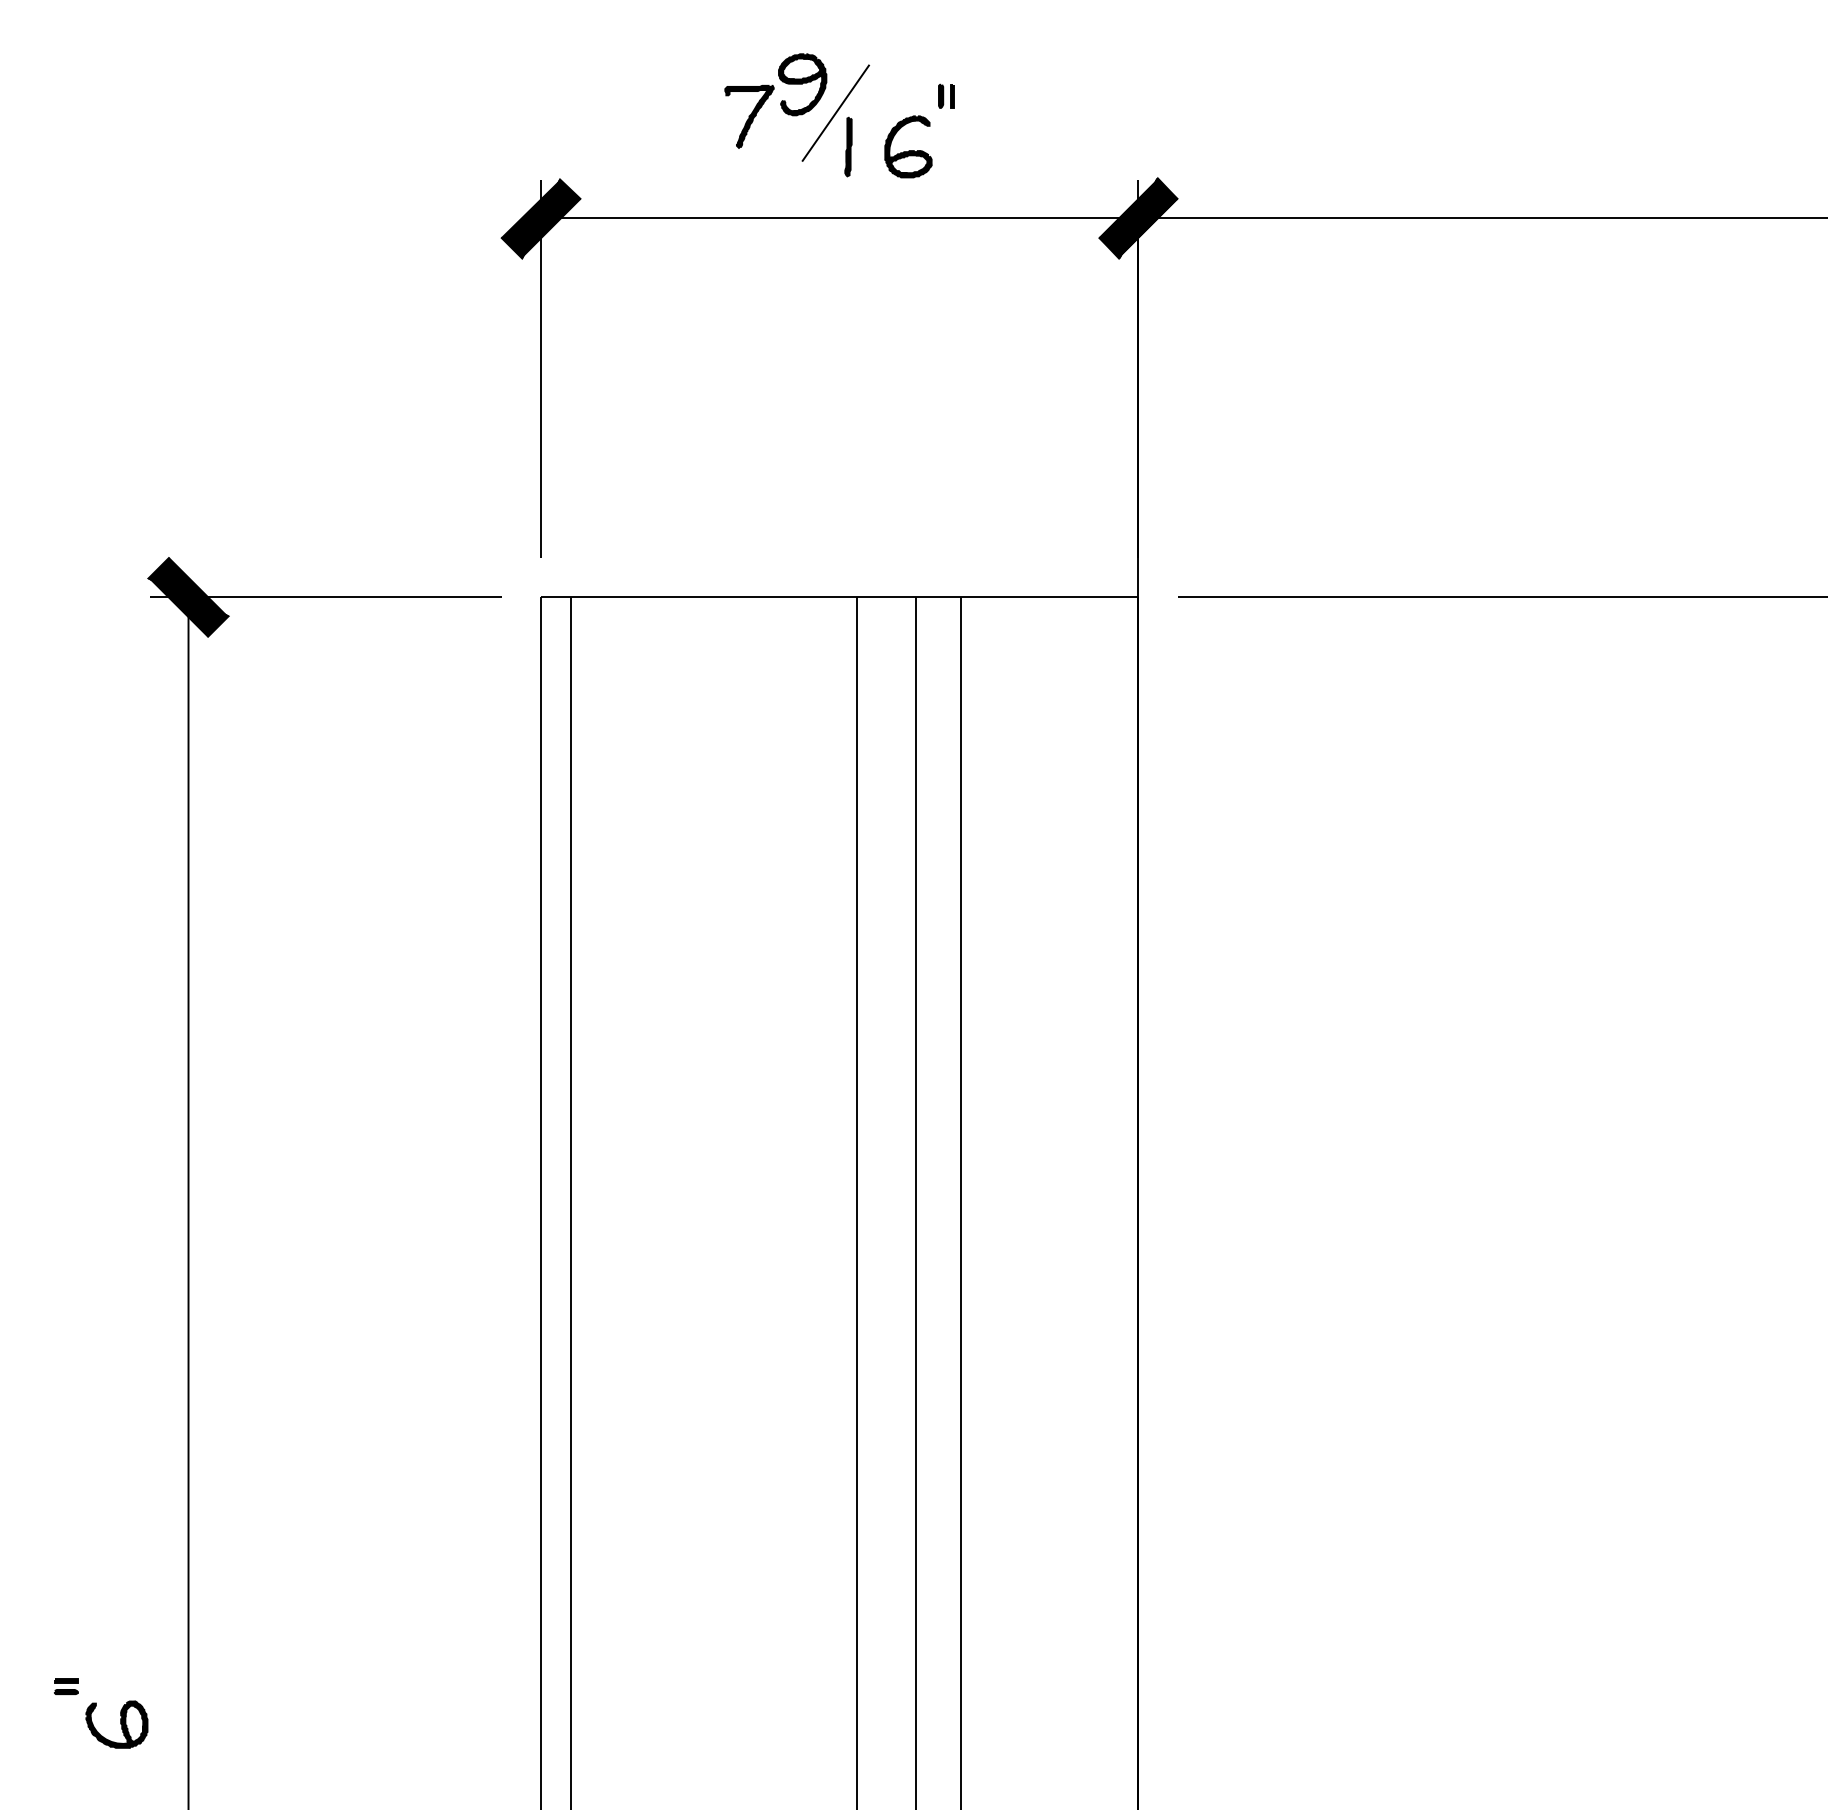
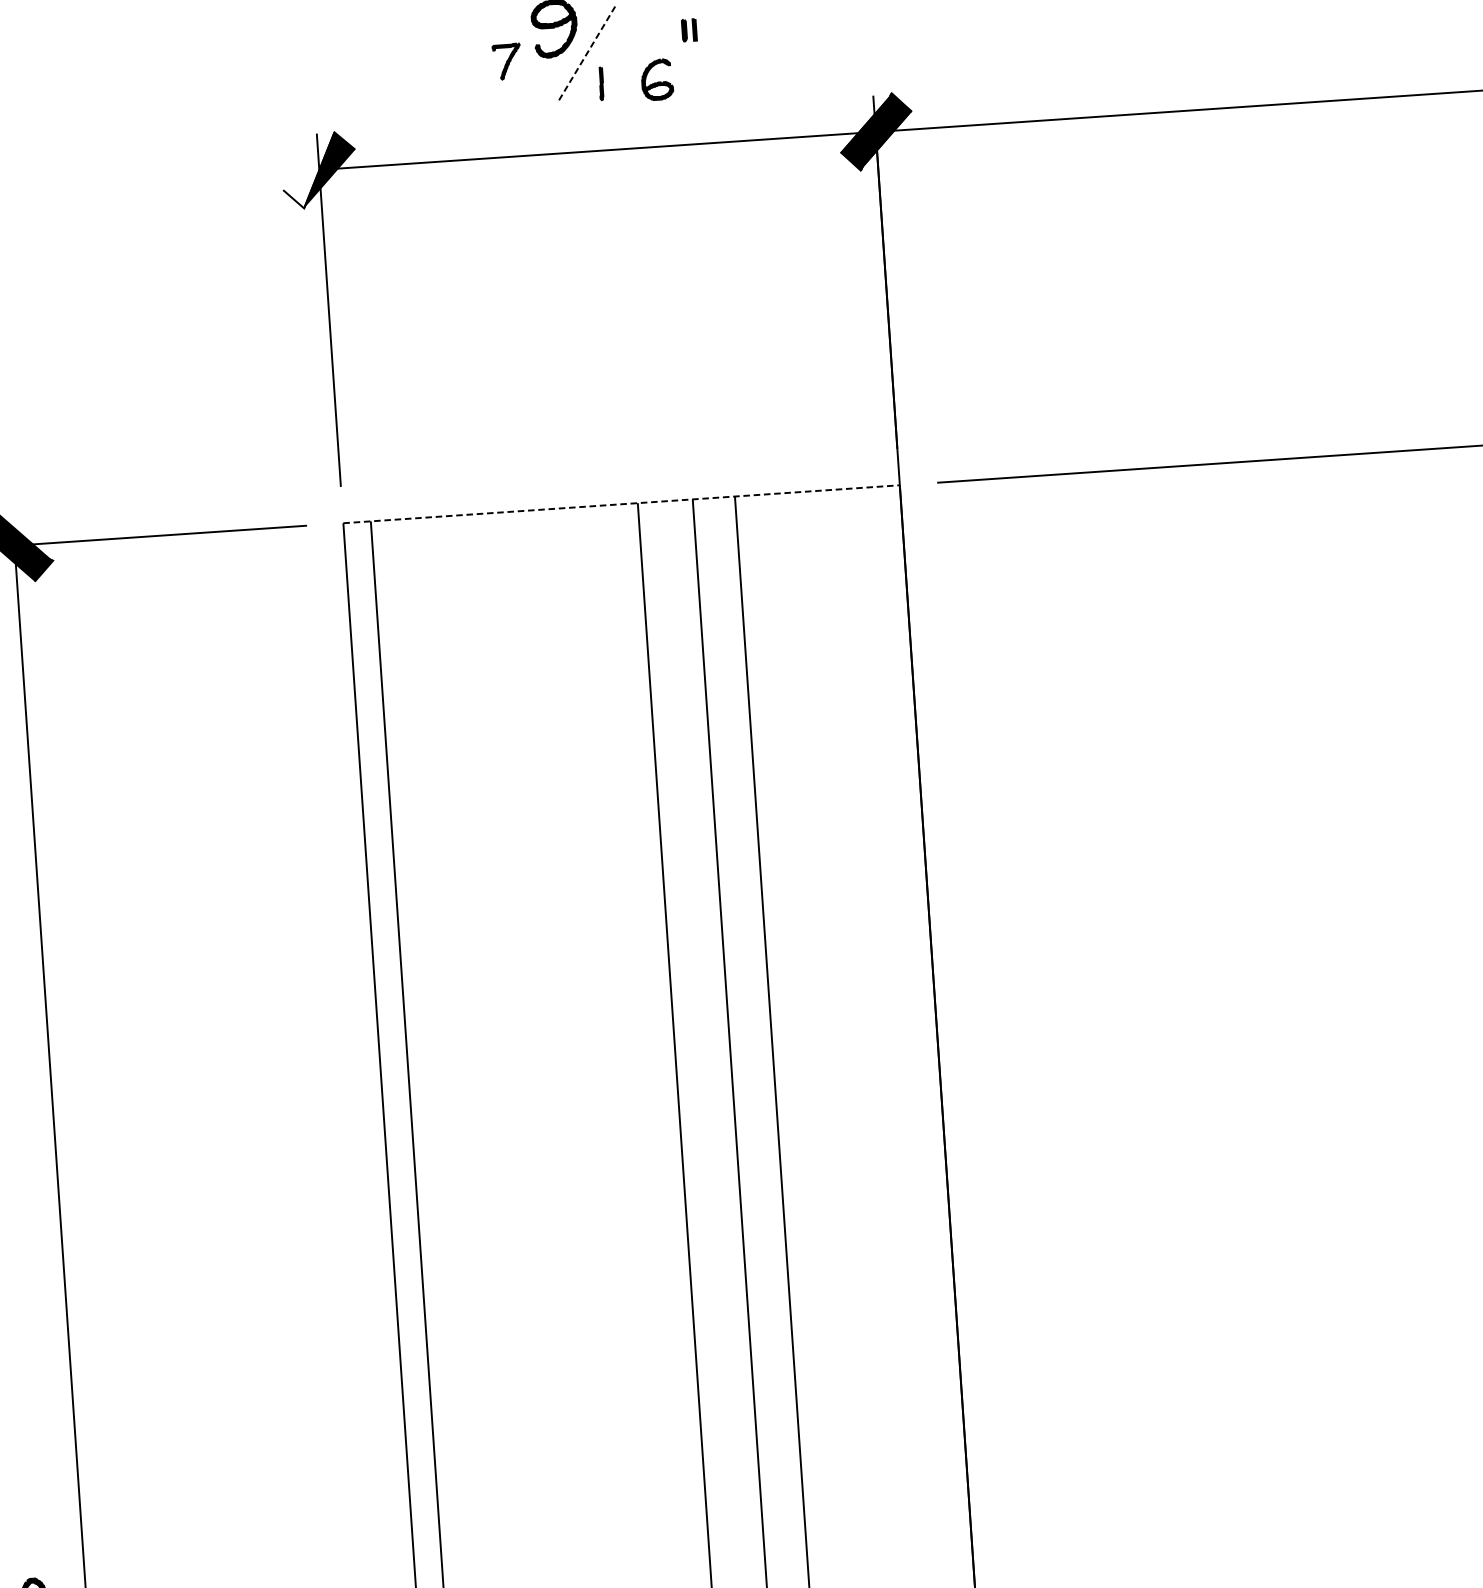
line: (835, 113) -> (587, 53), solid -> dashed
part: (749, 116) -> (507, 61), size x0.6
part: (848, 146) -> (601, 83), size x0.6
part: (908, 146) -> (657, 79), size x0.7
fill: (530, 218) -> (309, 170), removed
line: (840, 597) -> (622, 504), solid -> dashed

